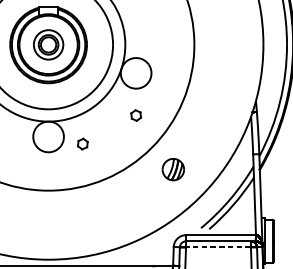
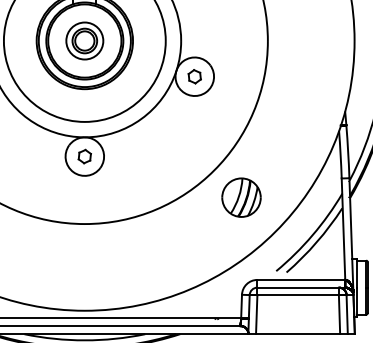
part: (135, 115) -> (194, 76), moved
part: (82, 144) -> (84, 156), moved
part: (173, 169) -> (241, 197), size x1.43
line: (218, 247) -> (298, 295), dashed -> solid

